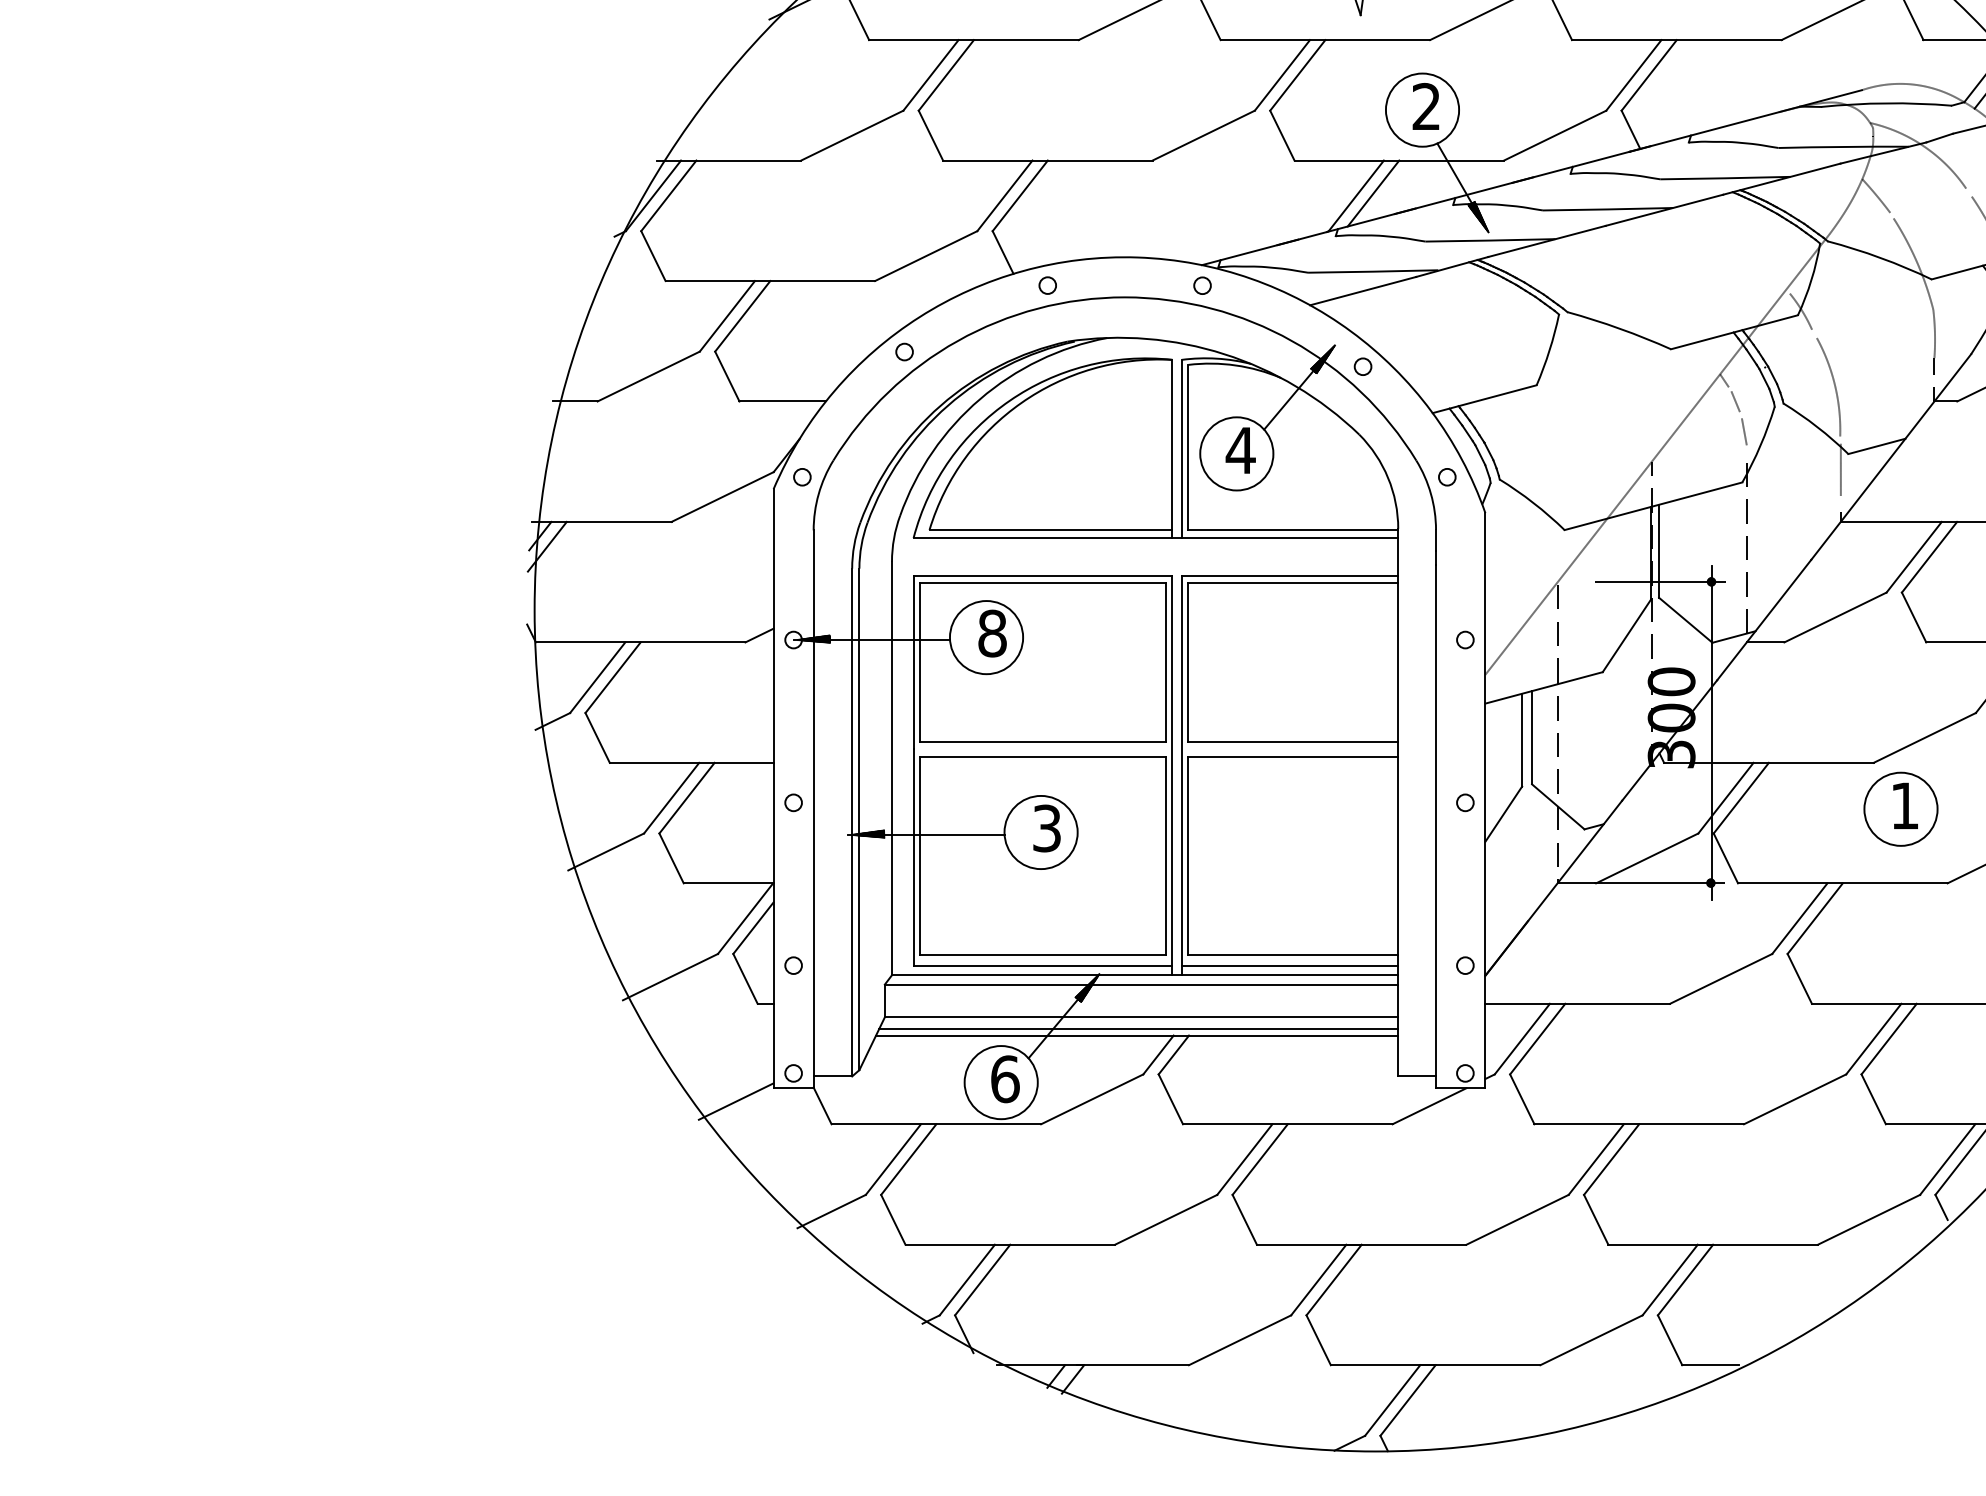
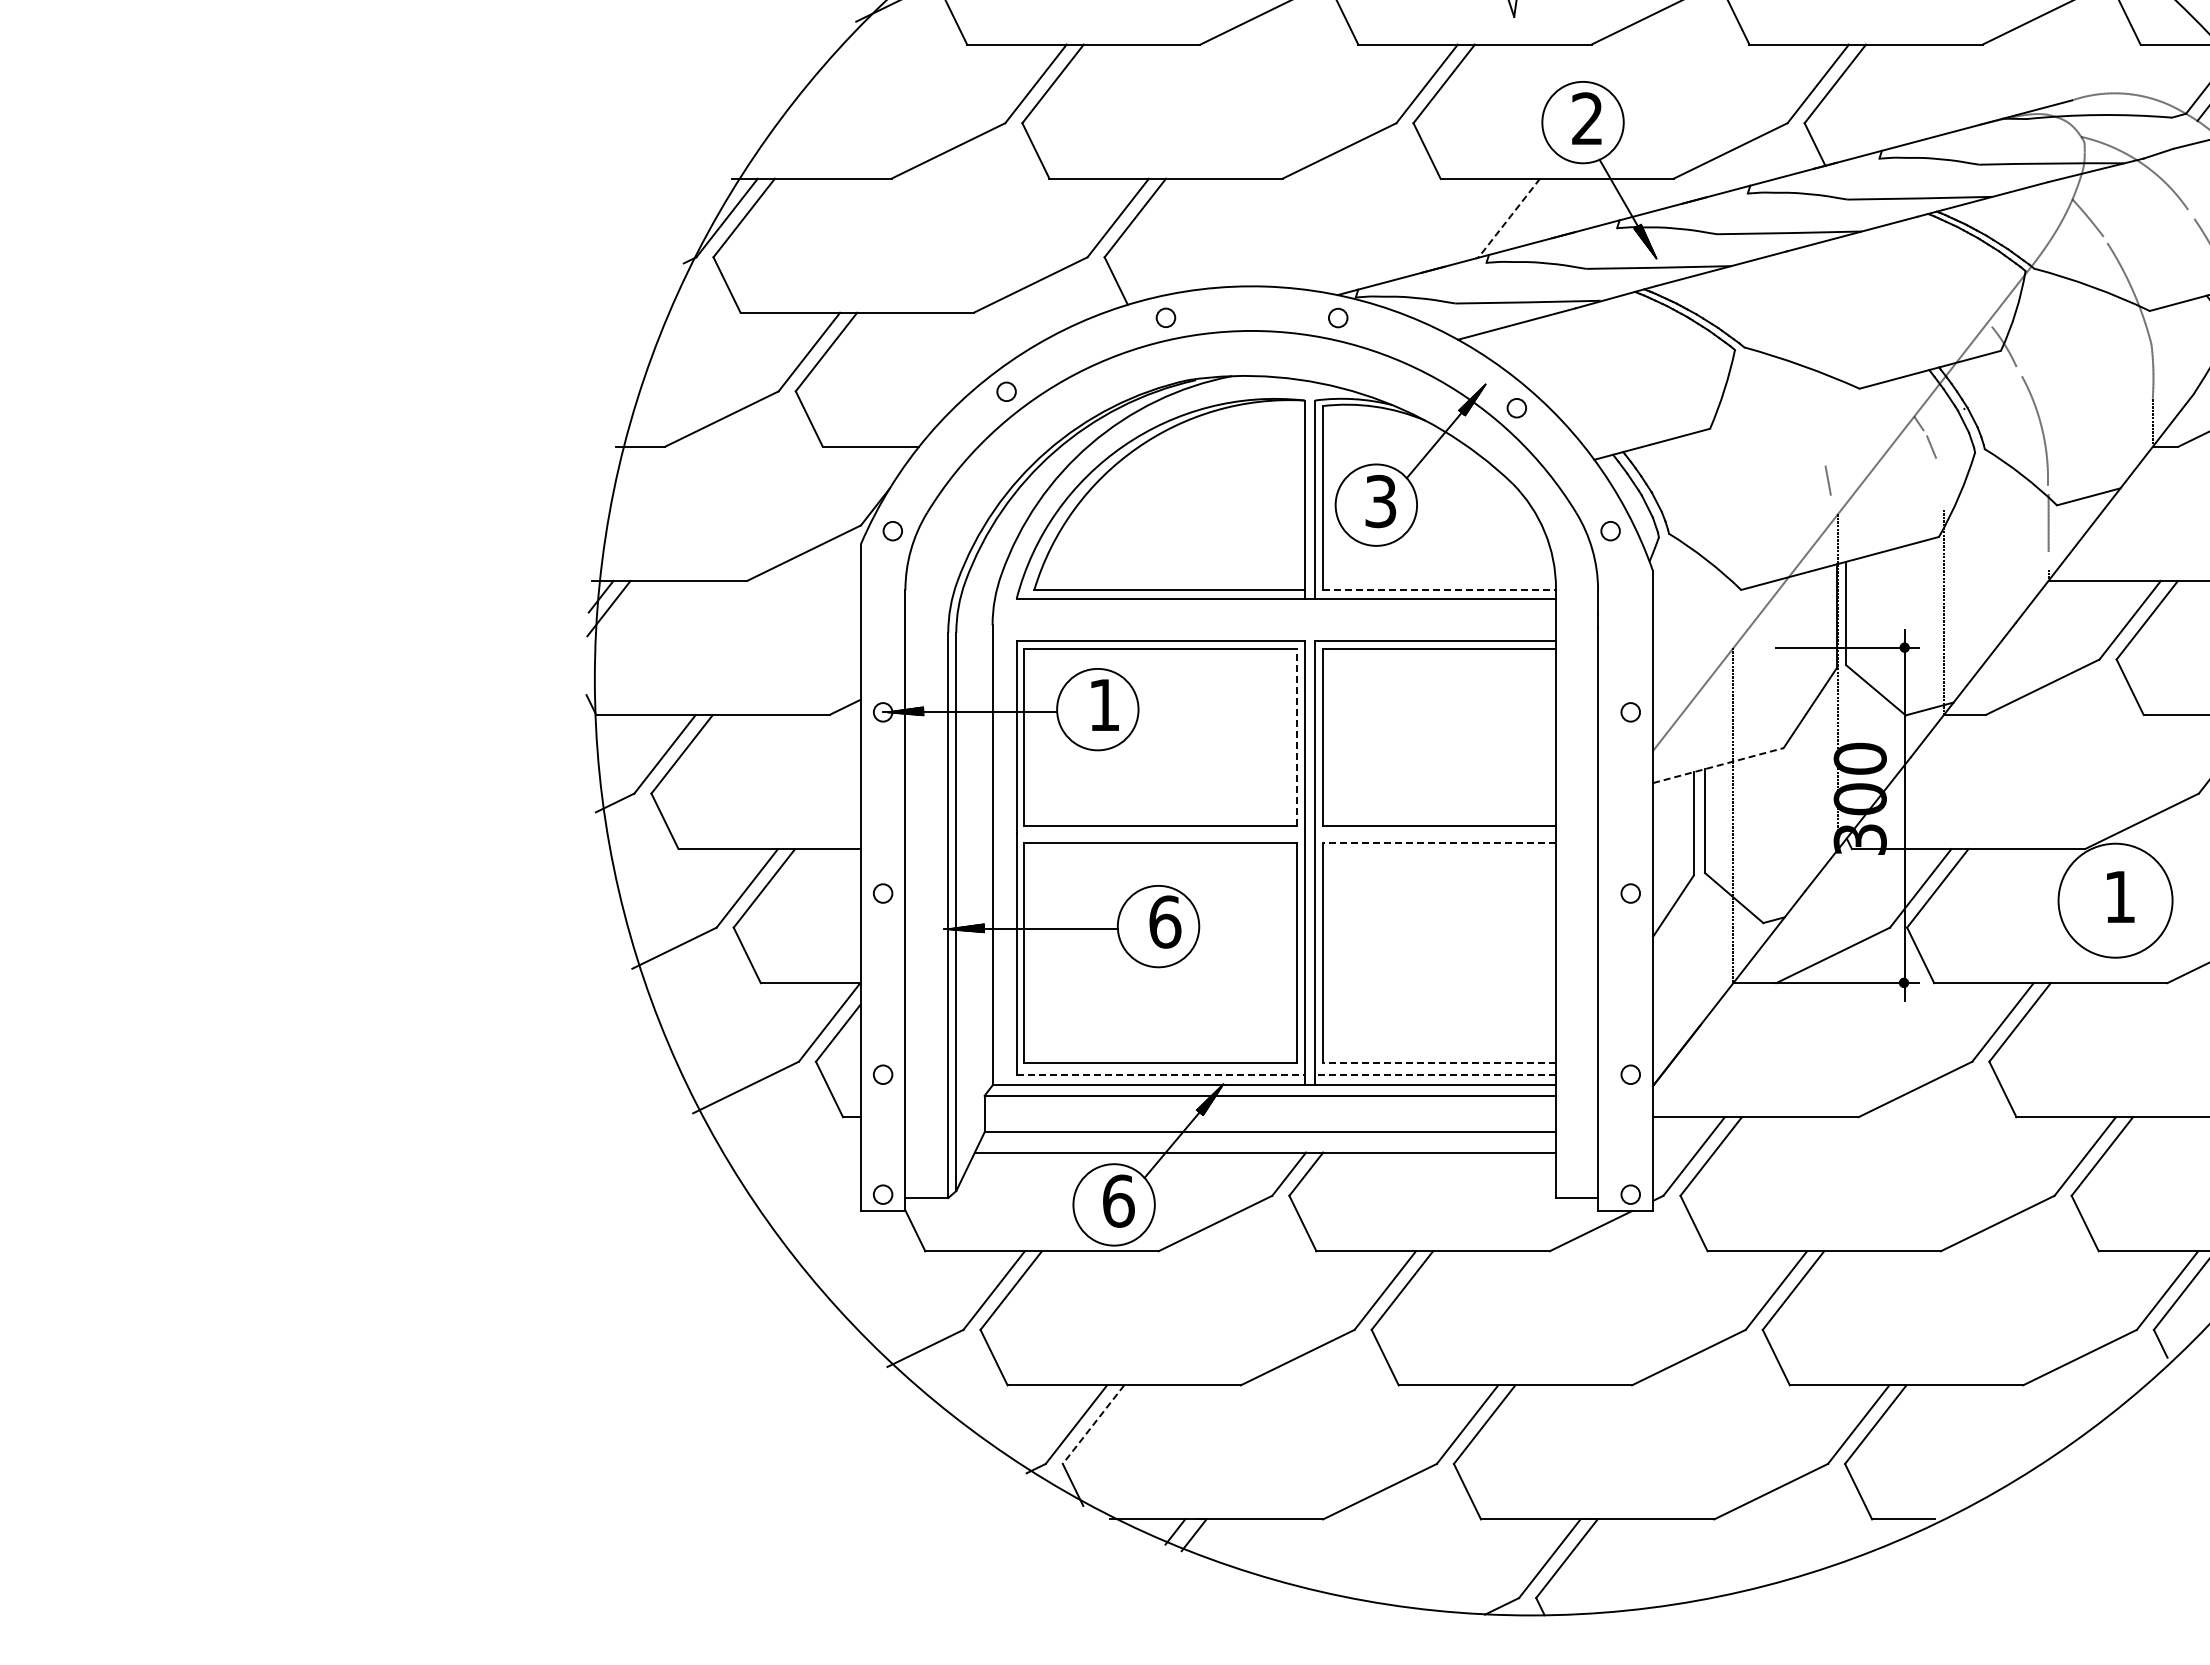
line: (1373, 193) -> (1528, 215), removed
line: (1356, 195) -> (1509, 217), solid -> dashed
line: (1743, 431) -> (1827, 480), moved
text: (1240, 450) -> (1380, 501), 4 -> 3
line: (1293, 529) -> (1439, 589), solid -> dashed
text: (992, 632) -> (1104, 704), 8 -> 1
line: (1165, 662) -> (1297, 737), solid -> dashed
line: (1544, 687) -> (1718, 765), solid -> dashed
line: (1293, 757) -> (1439, 843), solid -> dashed
circle: (1900, 809) -> (2115, 900), size x1.4
text: (1047, 827) -> (1165, 921), 3 -> 6
line: (1293, 955) -> (1439, 1063), solid -> dashed
line: (1043, 966) -> (1161, 1075), solid -> dashed
line: (1289, 966) -> (1435, 1075), solid -> dashed
line: (1139, 1029) -> (1267, 1145), removed
line: (735, 1101) -> (818, 1225), removed
line: (982, 1279) -> (1093, 1424), solid -> dashed

